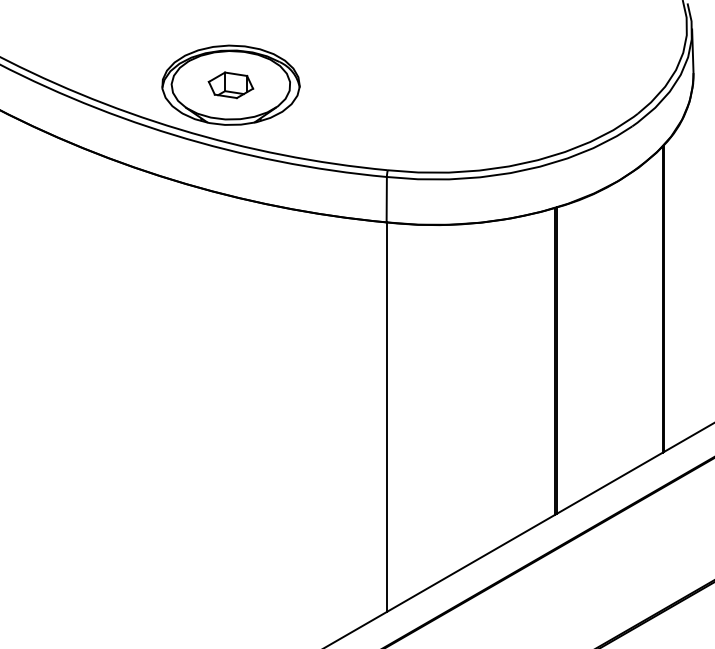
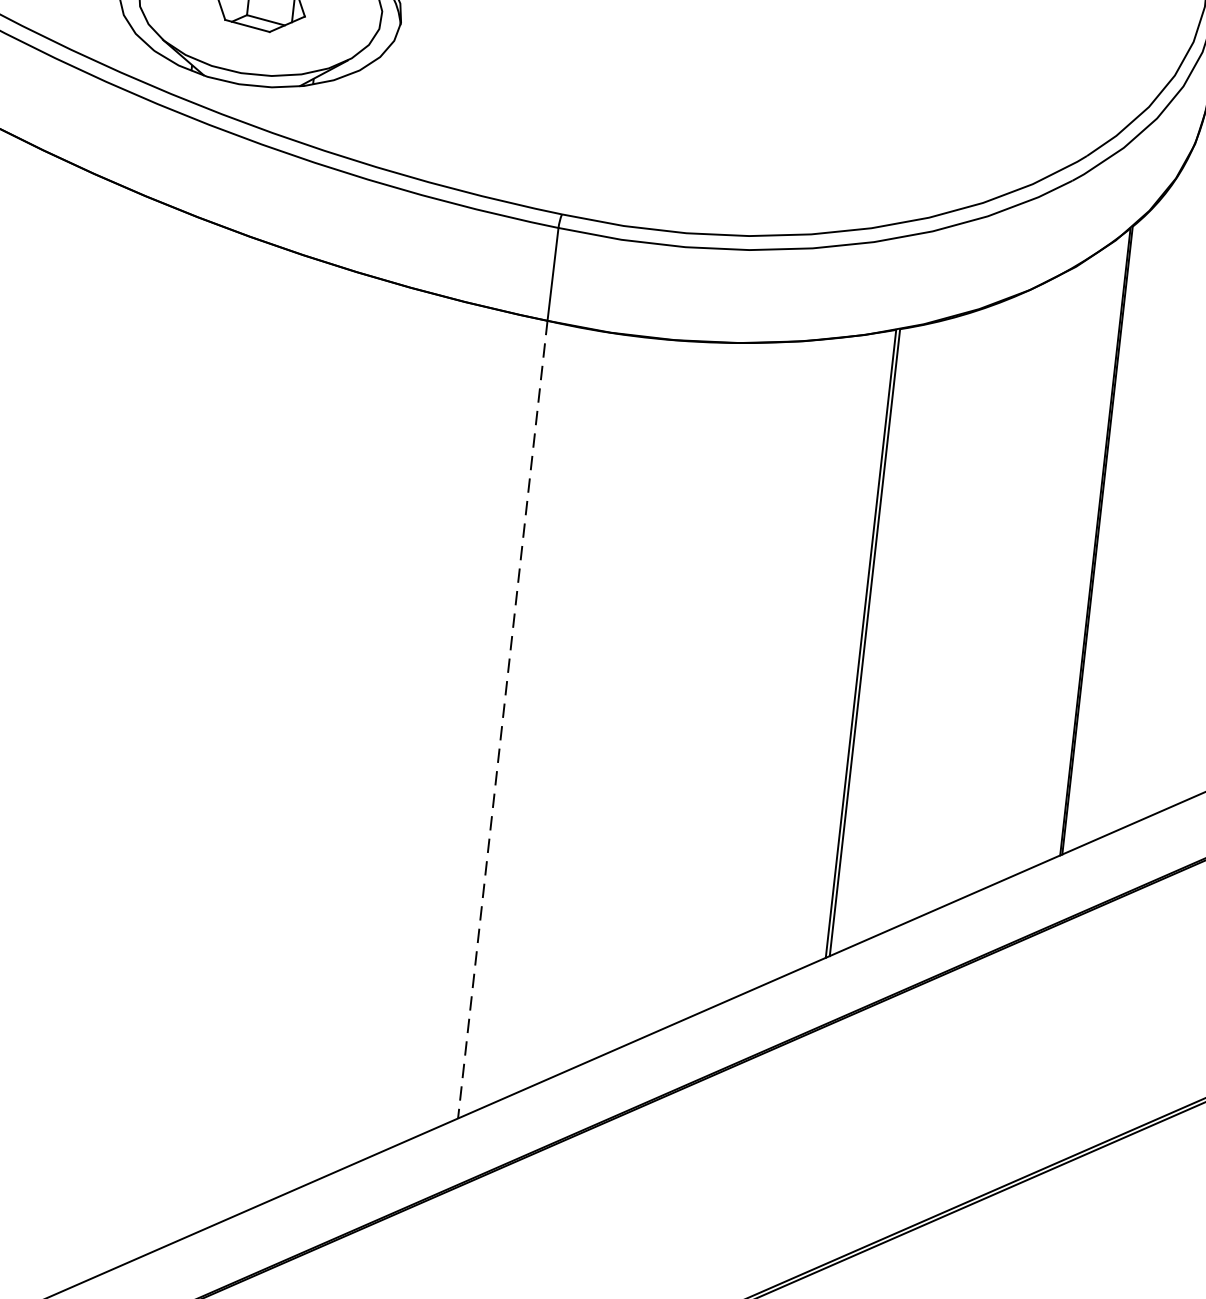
line: (386, 417) -> (502, 720), solid -> dashed

